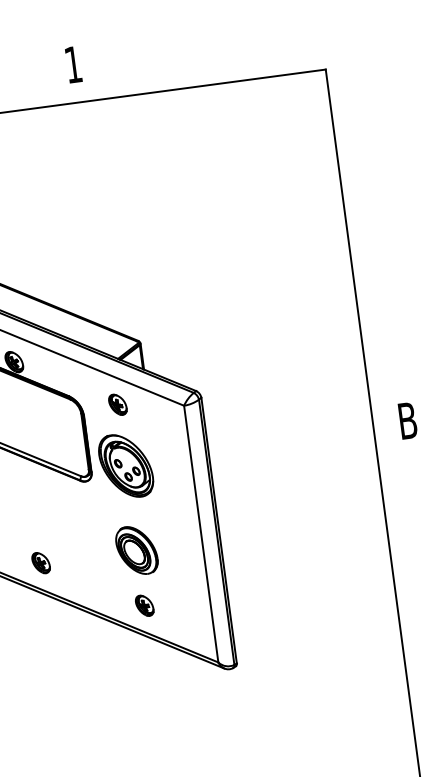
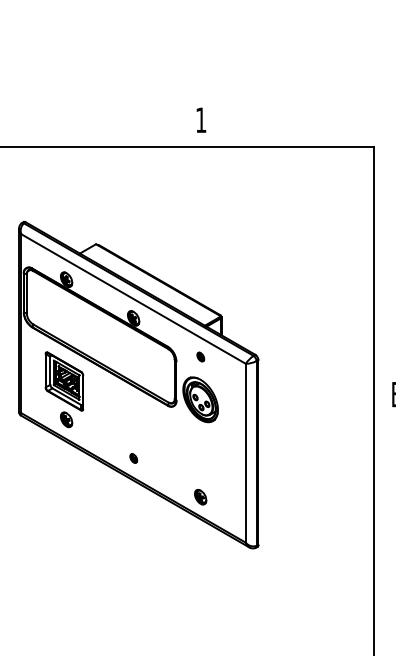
part: (117, 403) -> (200, 356), size x0.6
part: (137, 550) -> (200, 458), removed
part: (41, 563) -> (133, 458), size x0.6

